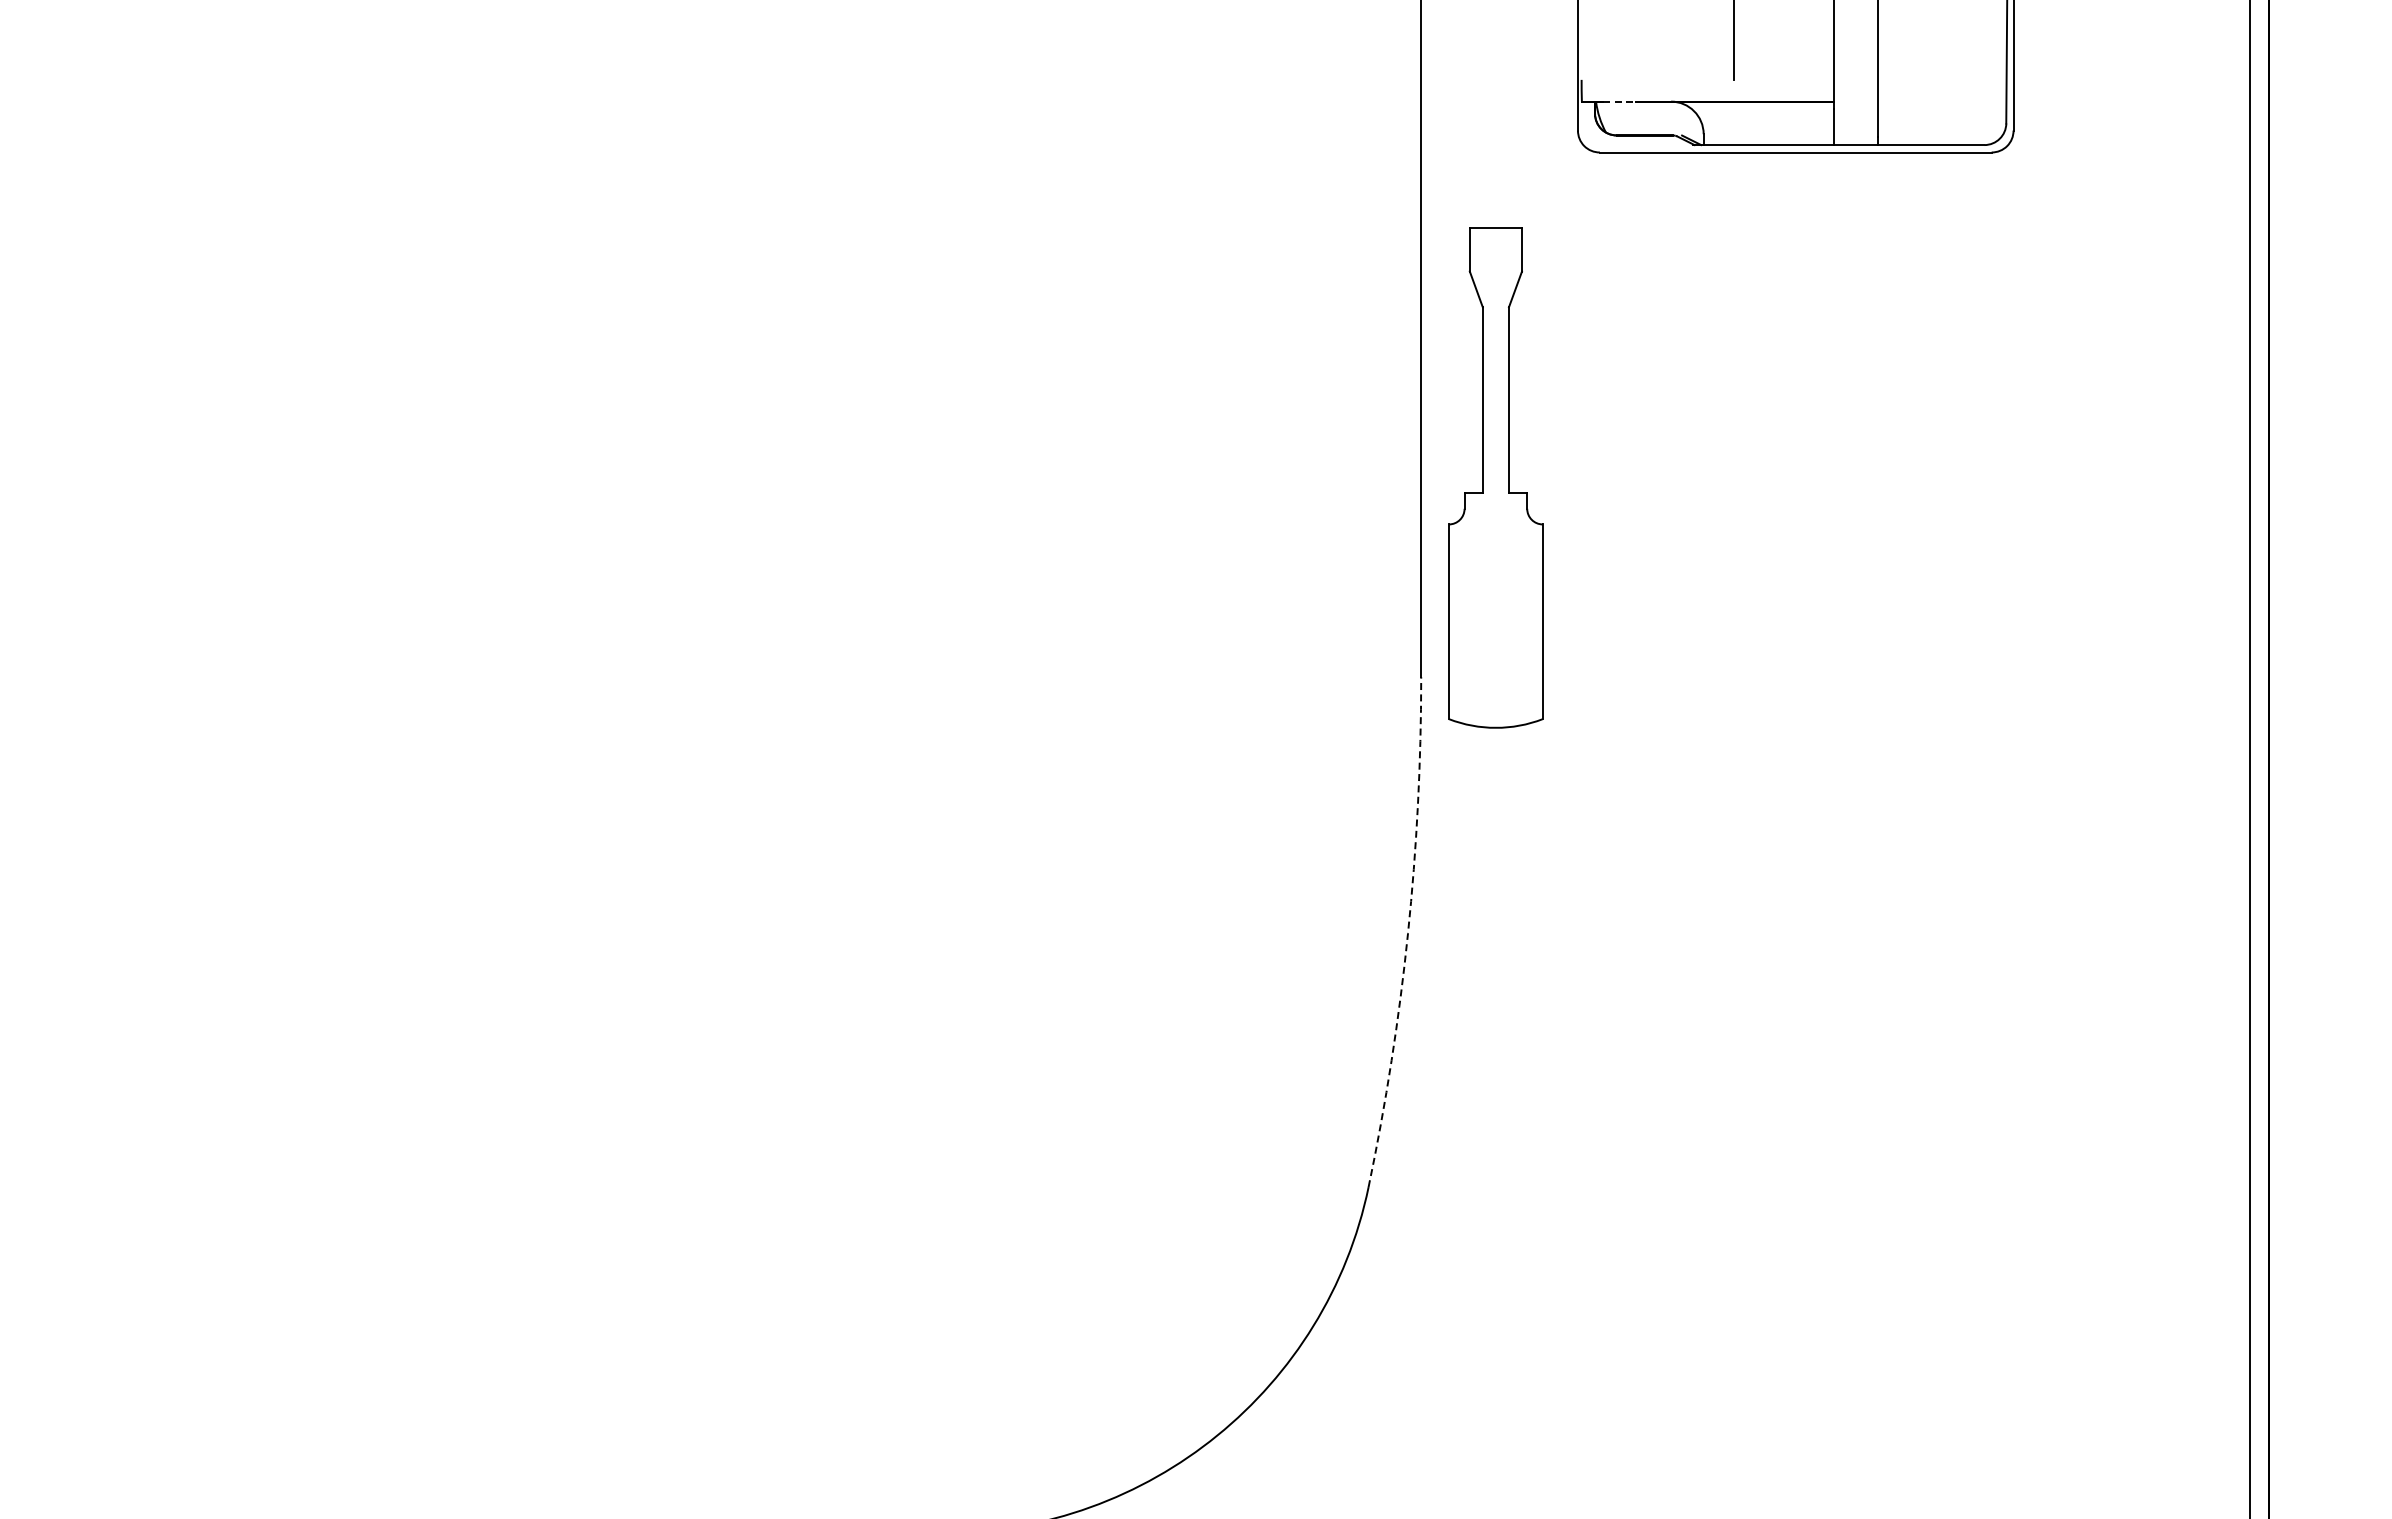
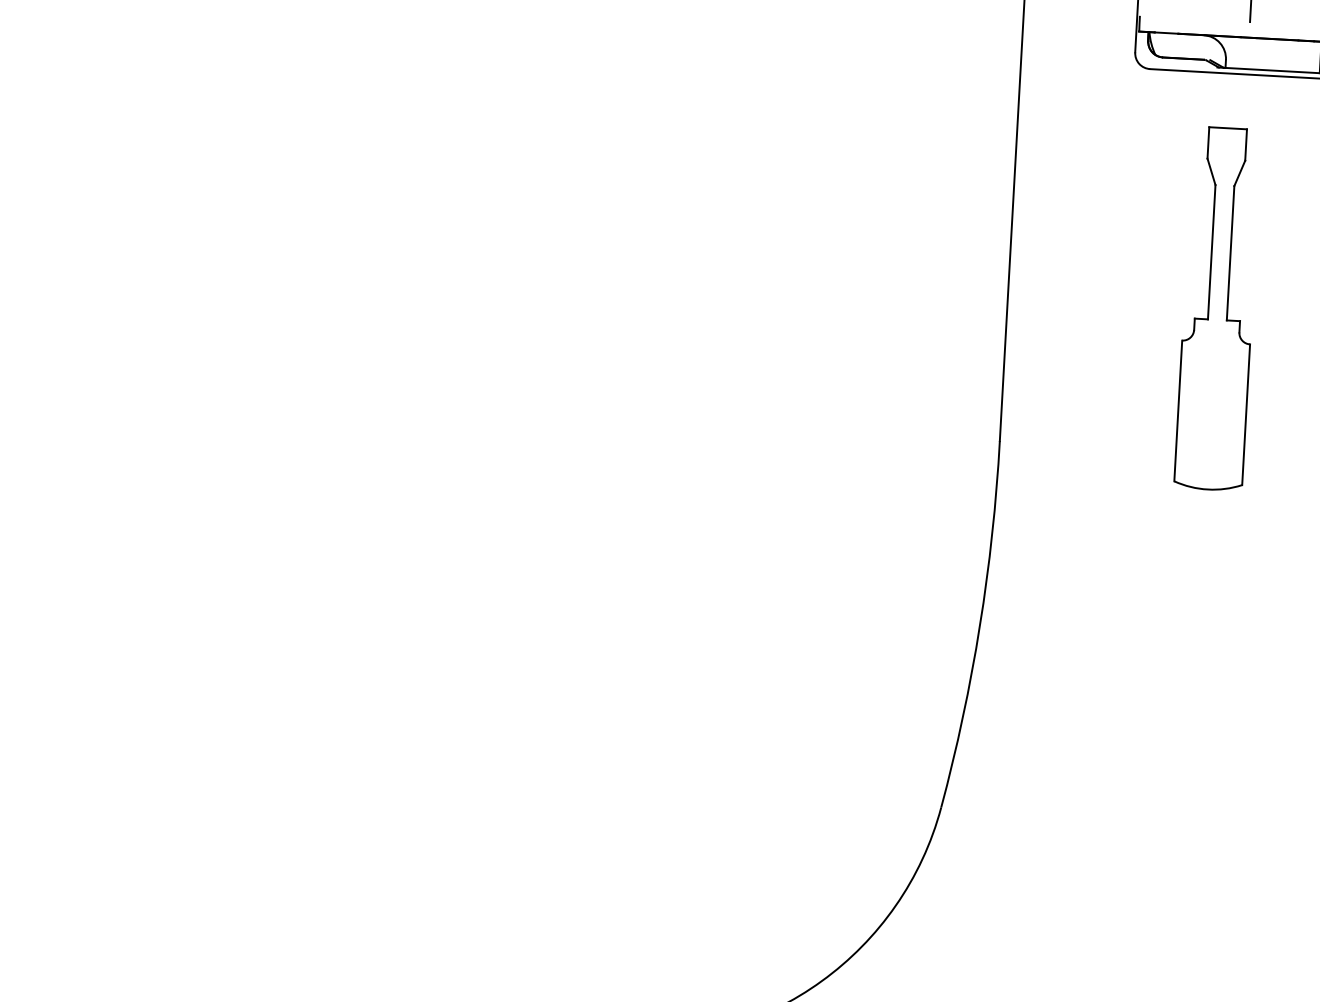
line: (1620, 101) -> (1167, 33), dashed -> solid
part: (1495, 477) -> (1217, 308), moved
arc: (1408, 933) -> (980, 625), dashed -> solid

